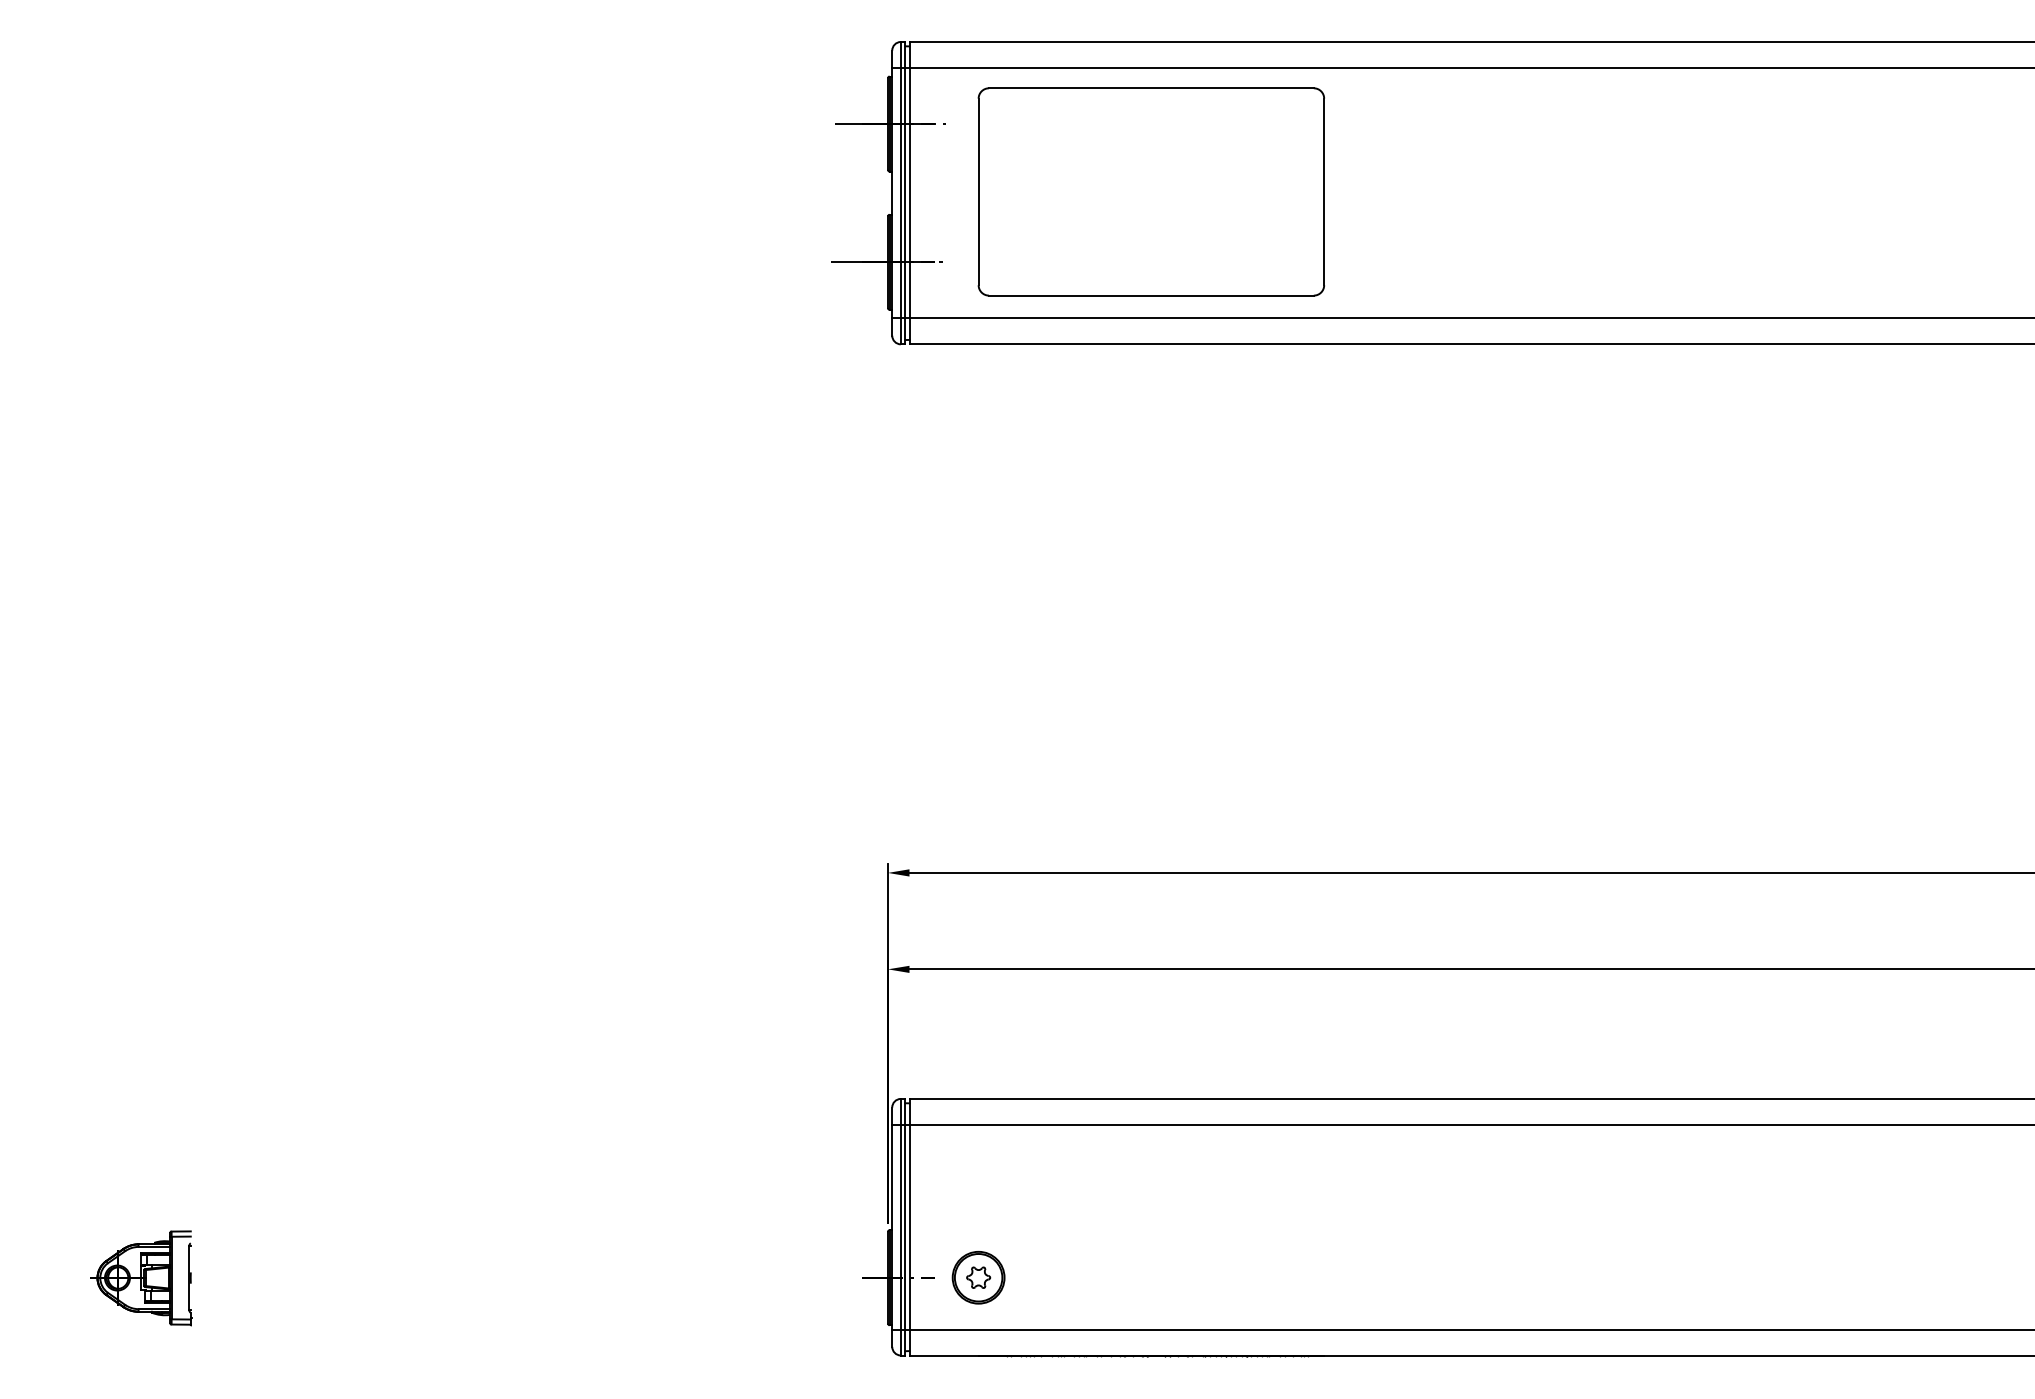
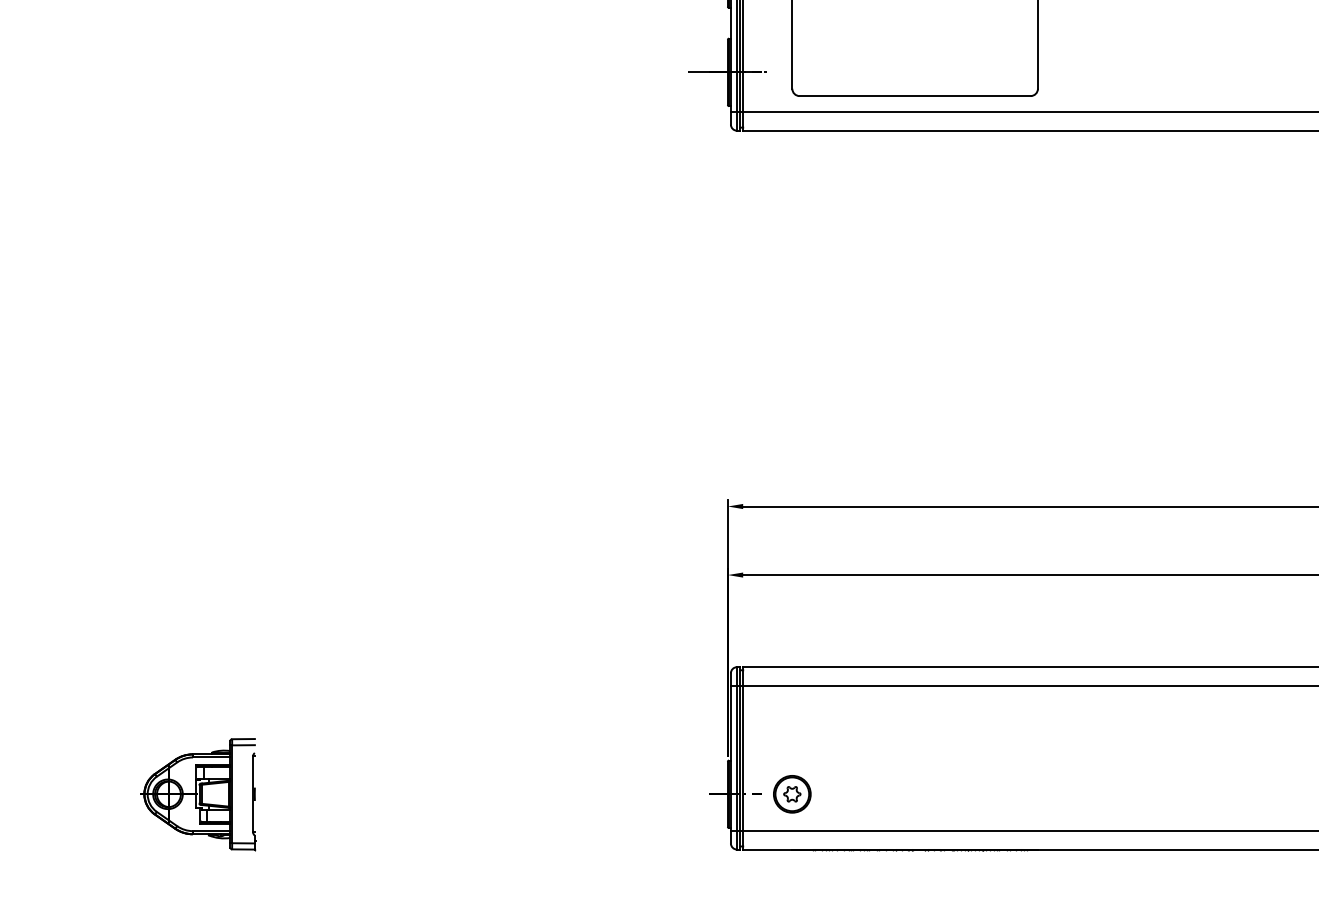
part: (142, 1278) -> (197, 794), size x1.67

